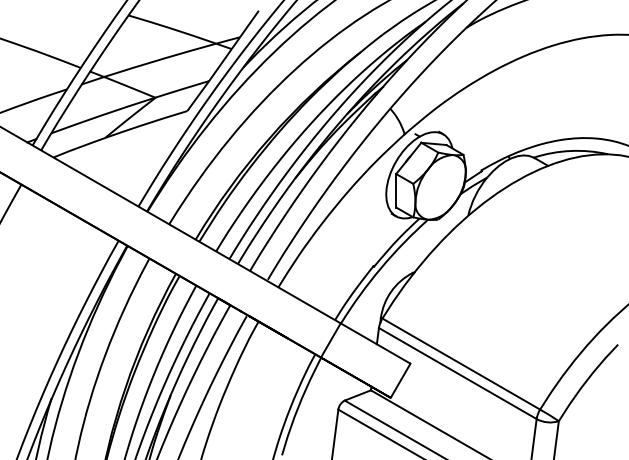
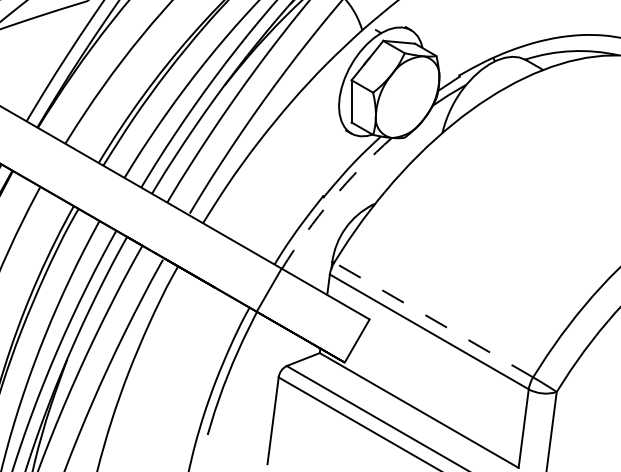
arc: (380, 268) -> (331, 199), solid -> dashed
line: (460, 363) -> (432, 319), solid -> dashed

